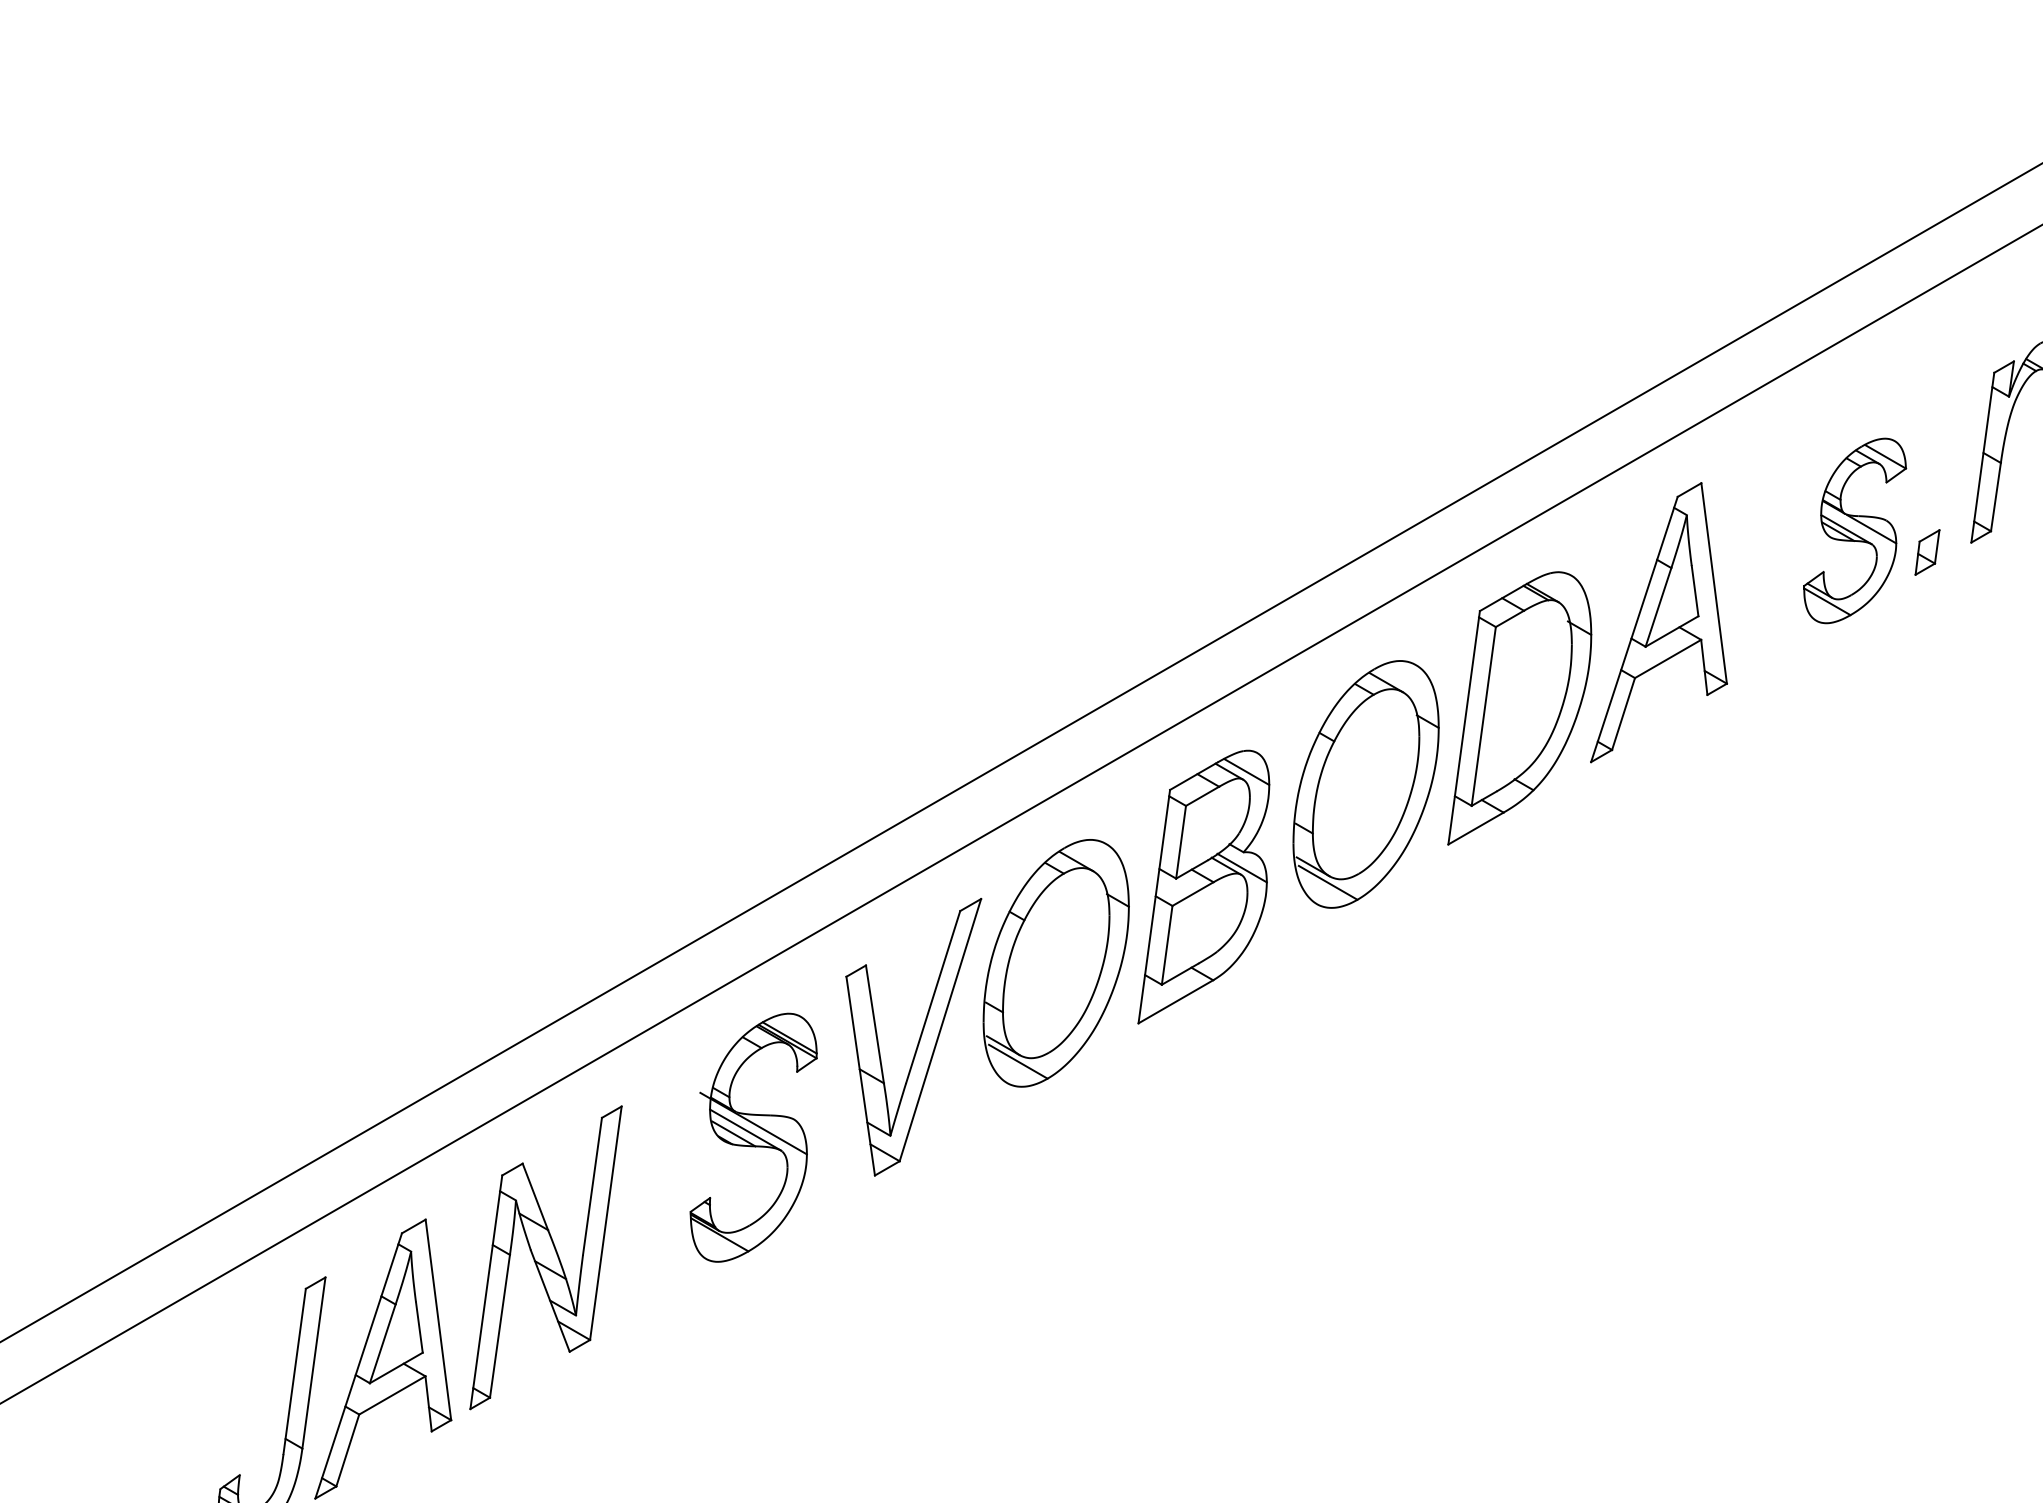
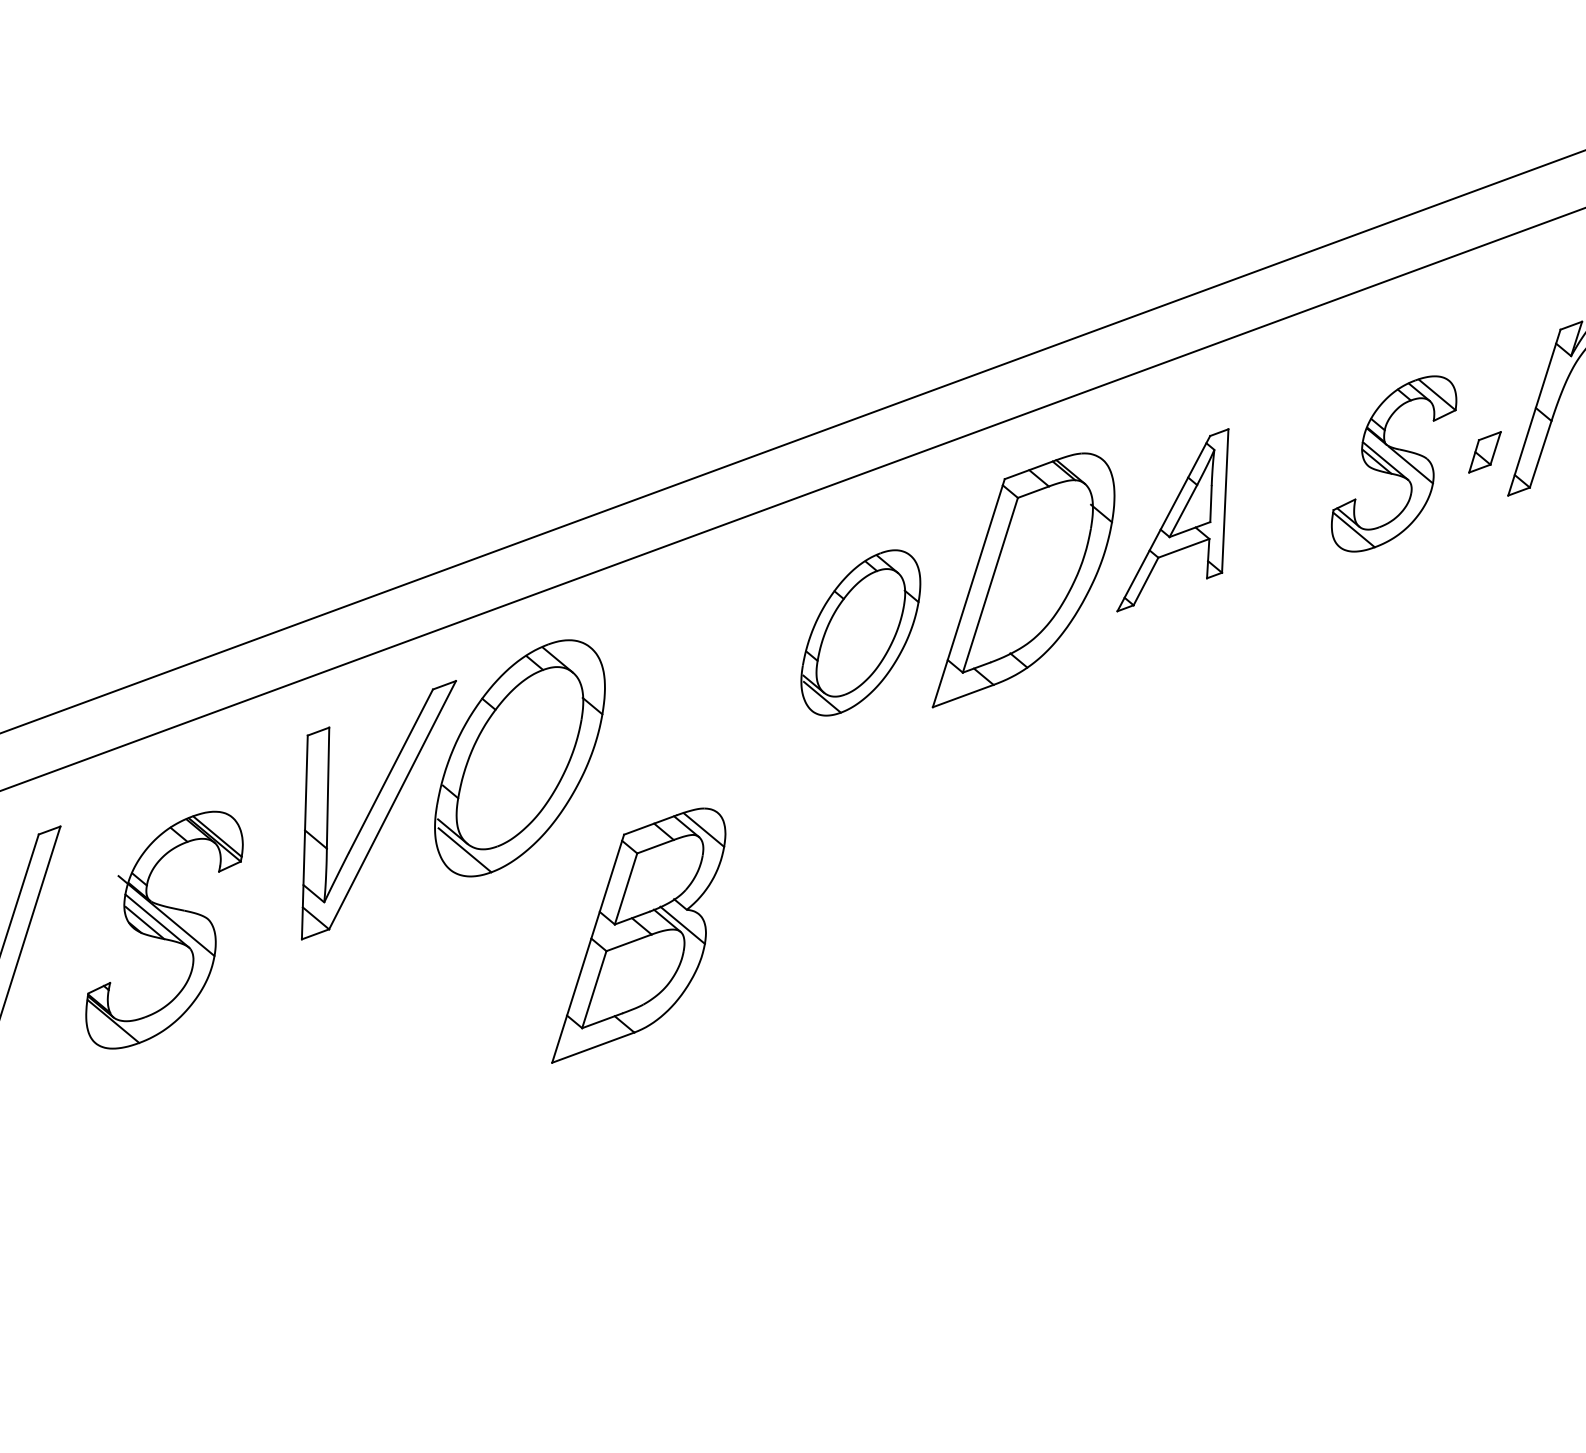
part: (1927, 552) -> (1484, 452), moved
part: (1658, 622) -> (1181, 521), size x0.7
part: (1365, 784) -> (860, 632), size x0.7
part: (1203, 886) -> (640, 937), moved
part: (753, 1137) -> (164, 929), moved

